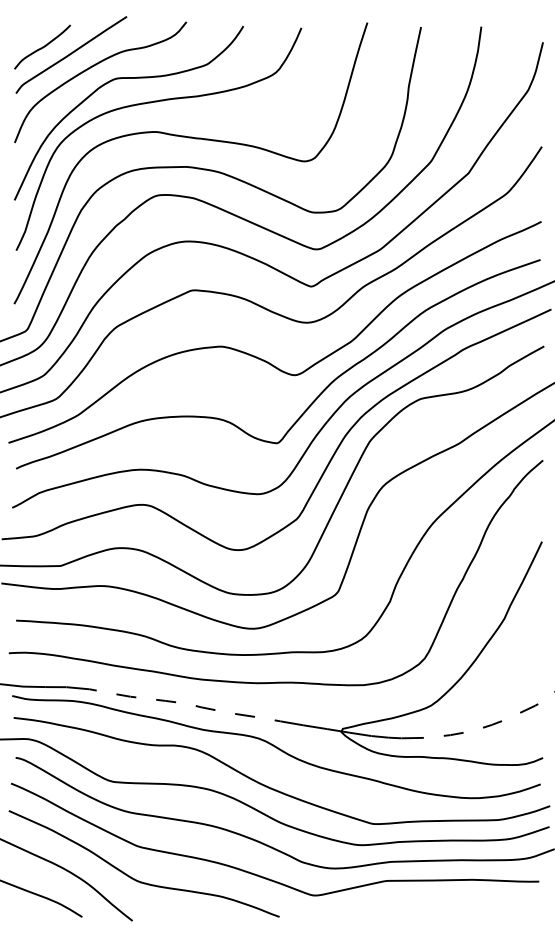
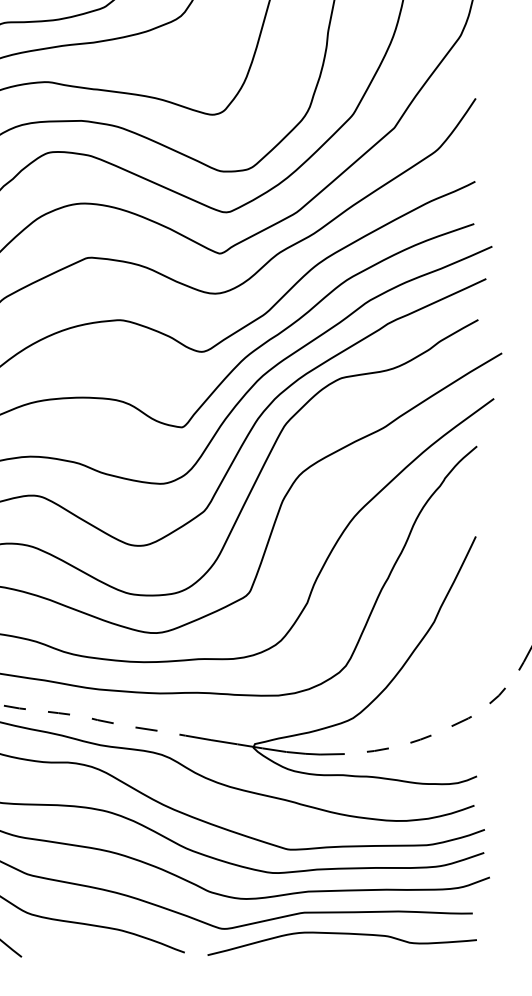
curve: (421, 900) -> (342, 934), added

